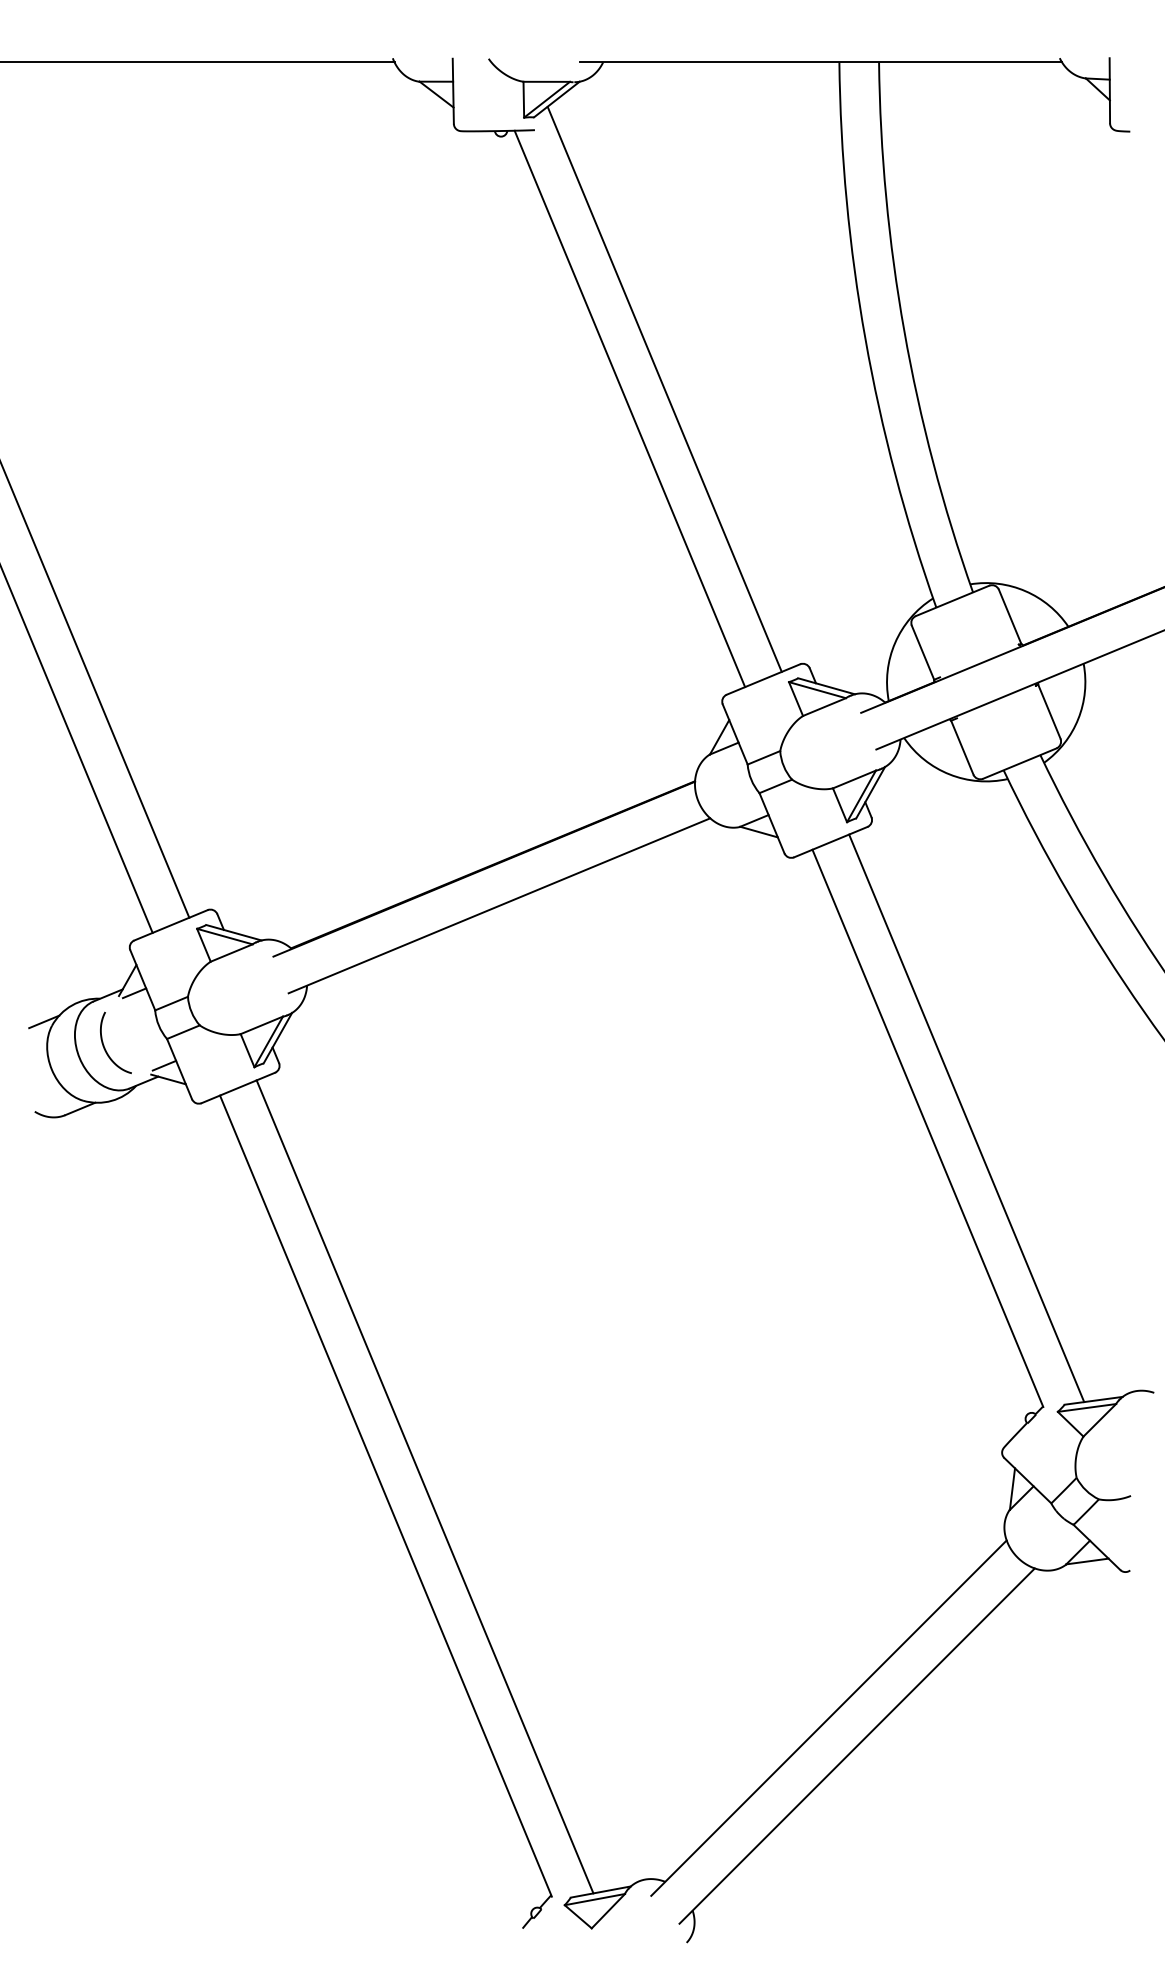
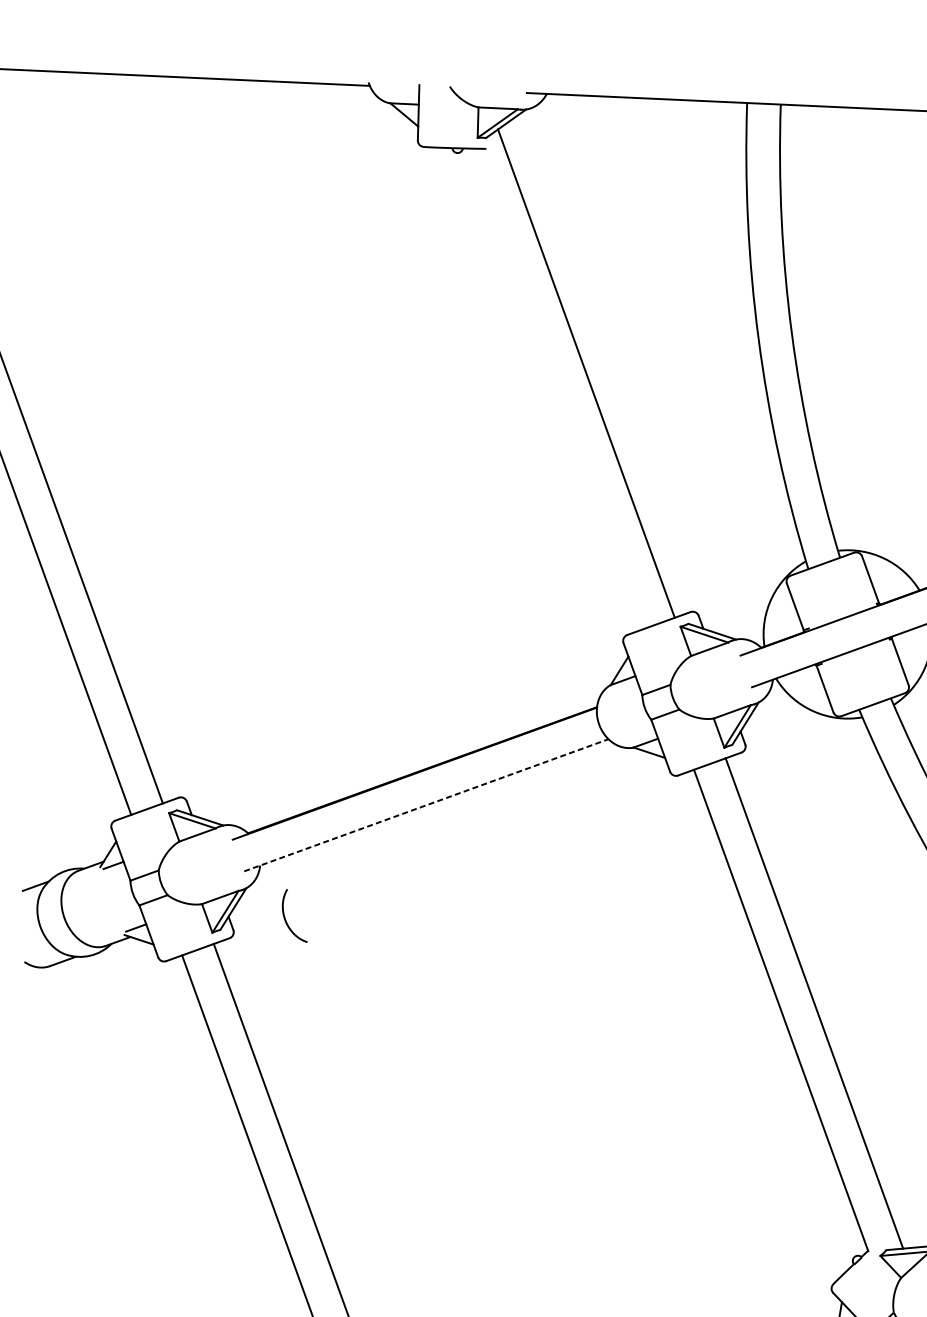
line: (629, 408) -> (555, 388), removed
line: (499, 905) -> (426, 805), solid -> dashed
curve: (105, 1047) -> (286, 919), moved

